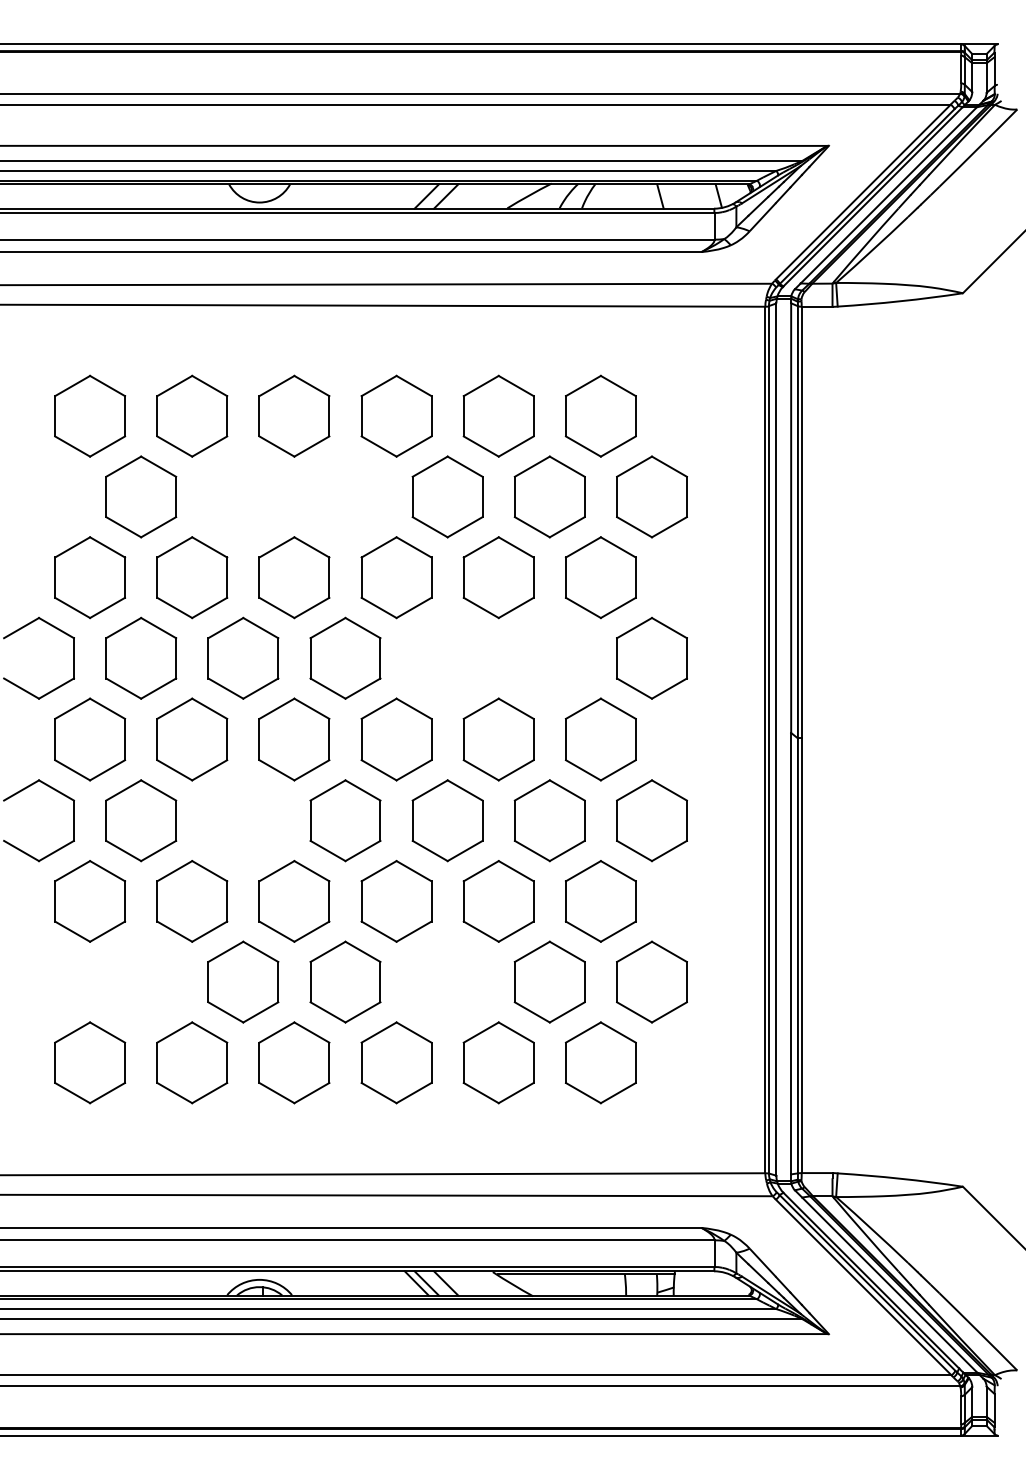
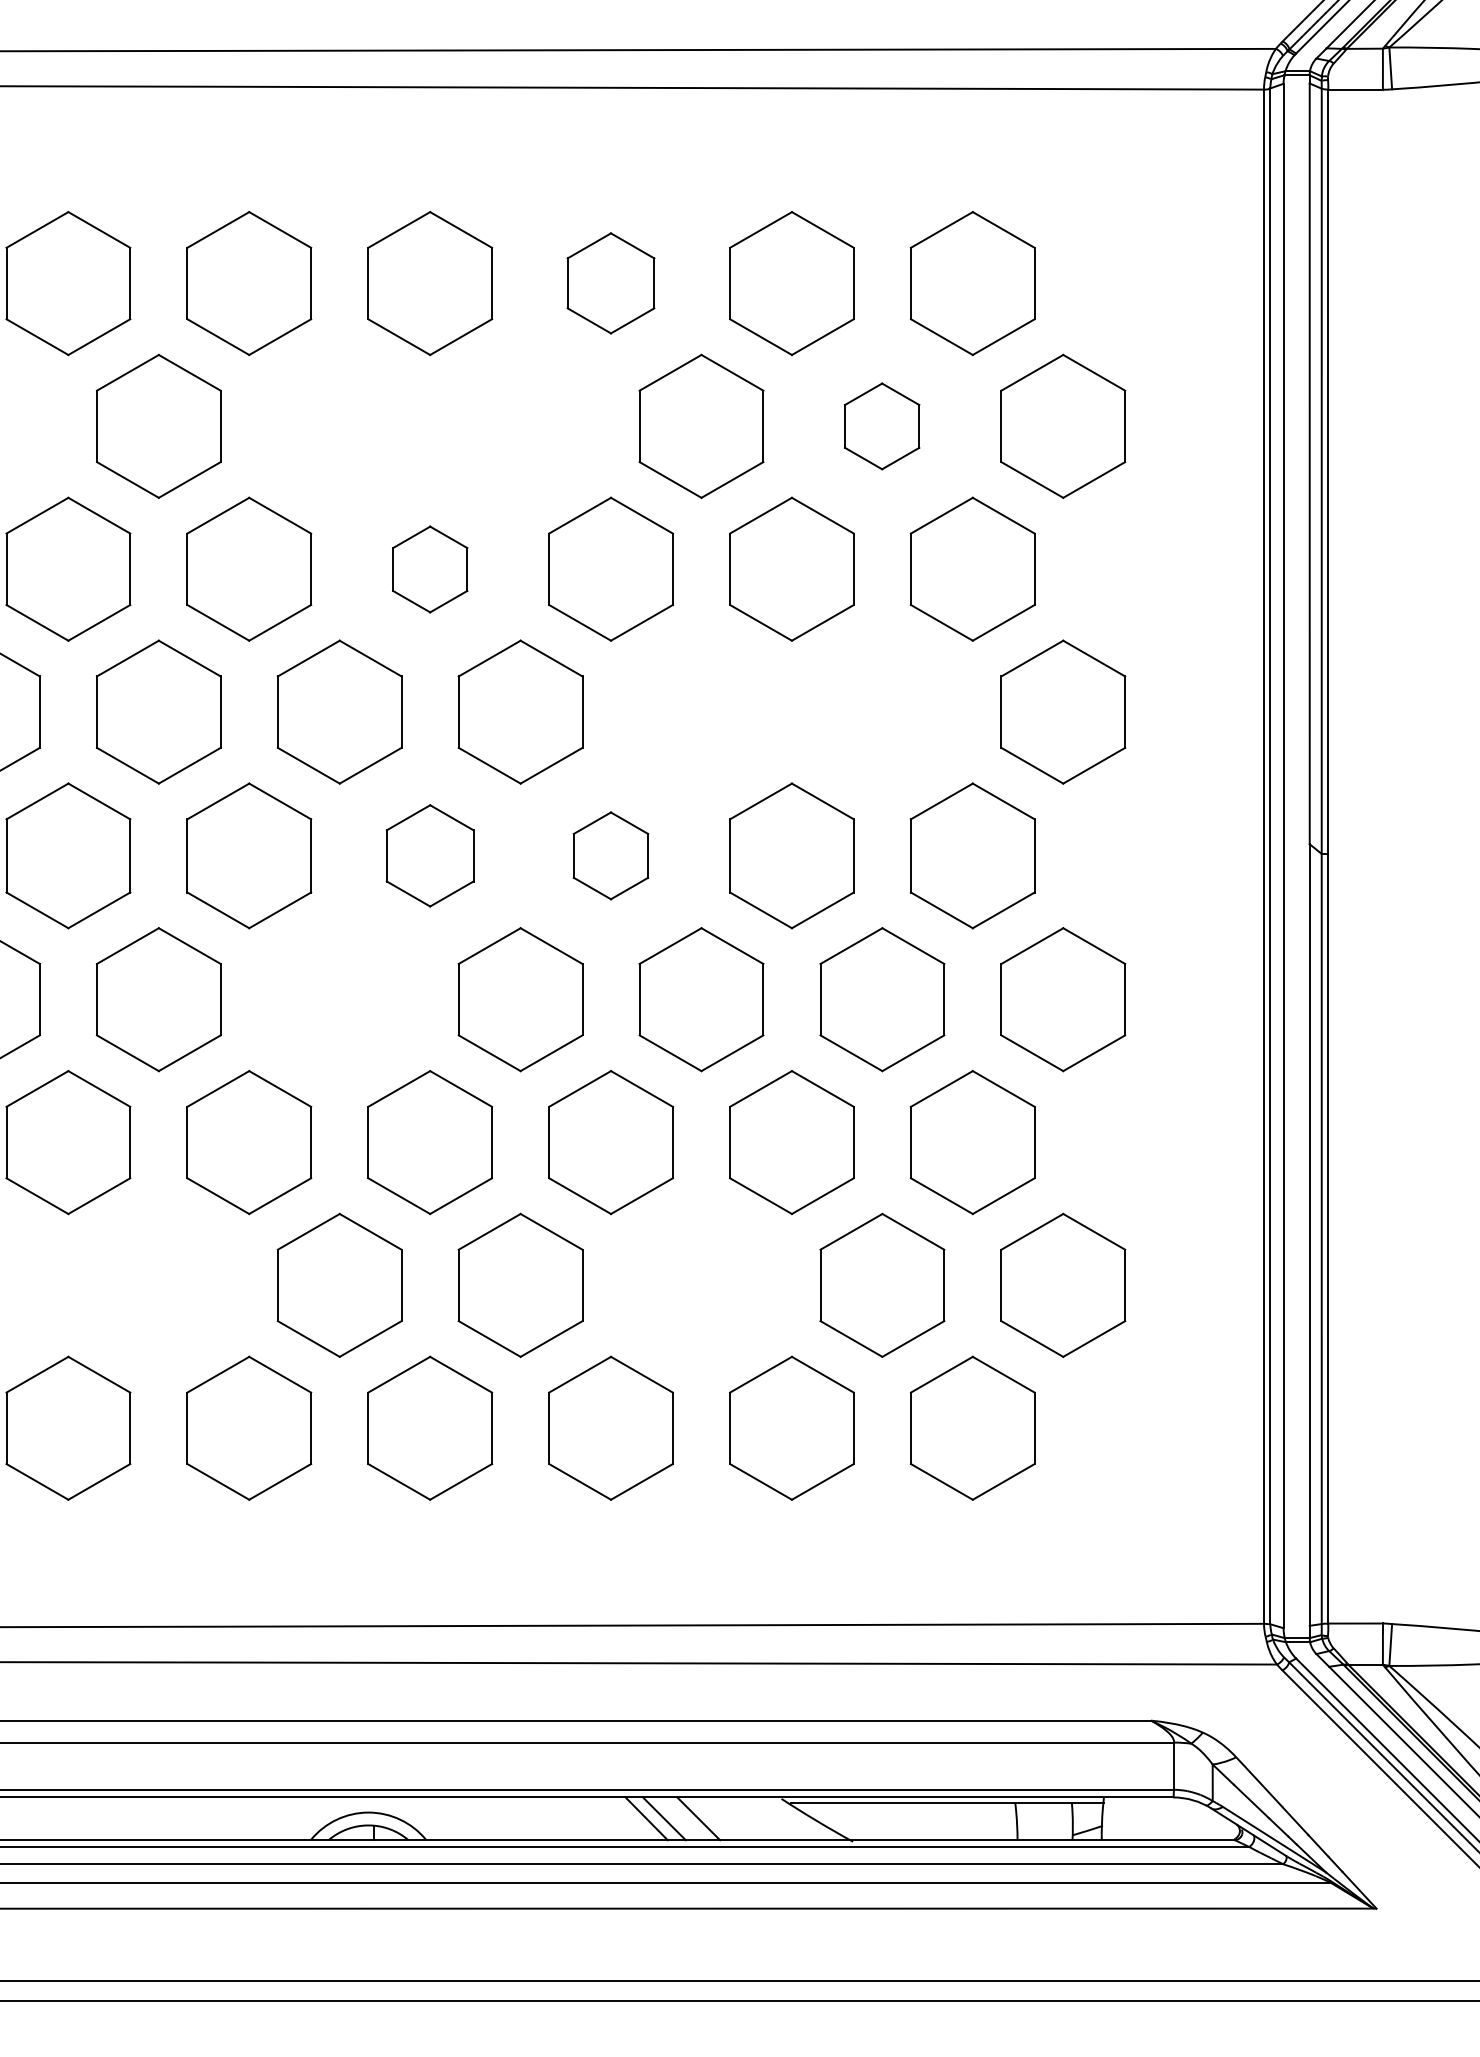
part: (396, 415) -> (610, 282), size x0.7
part: (549, 496) -> (881, 425), size x0.6
part: (294, 577) -> (430, 568), size x0.6
part: (294, 739) -> (430, 855), size x0.7
part: (396, 739) -> (610, 855), size x0.6

